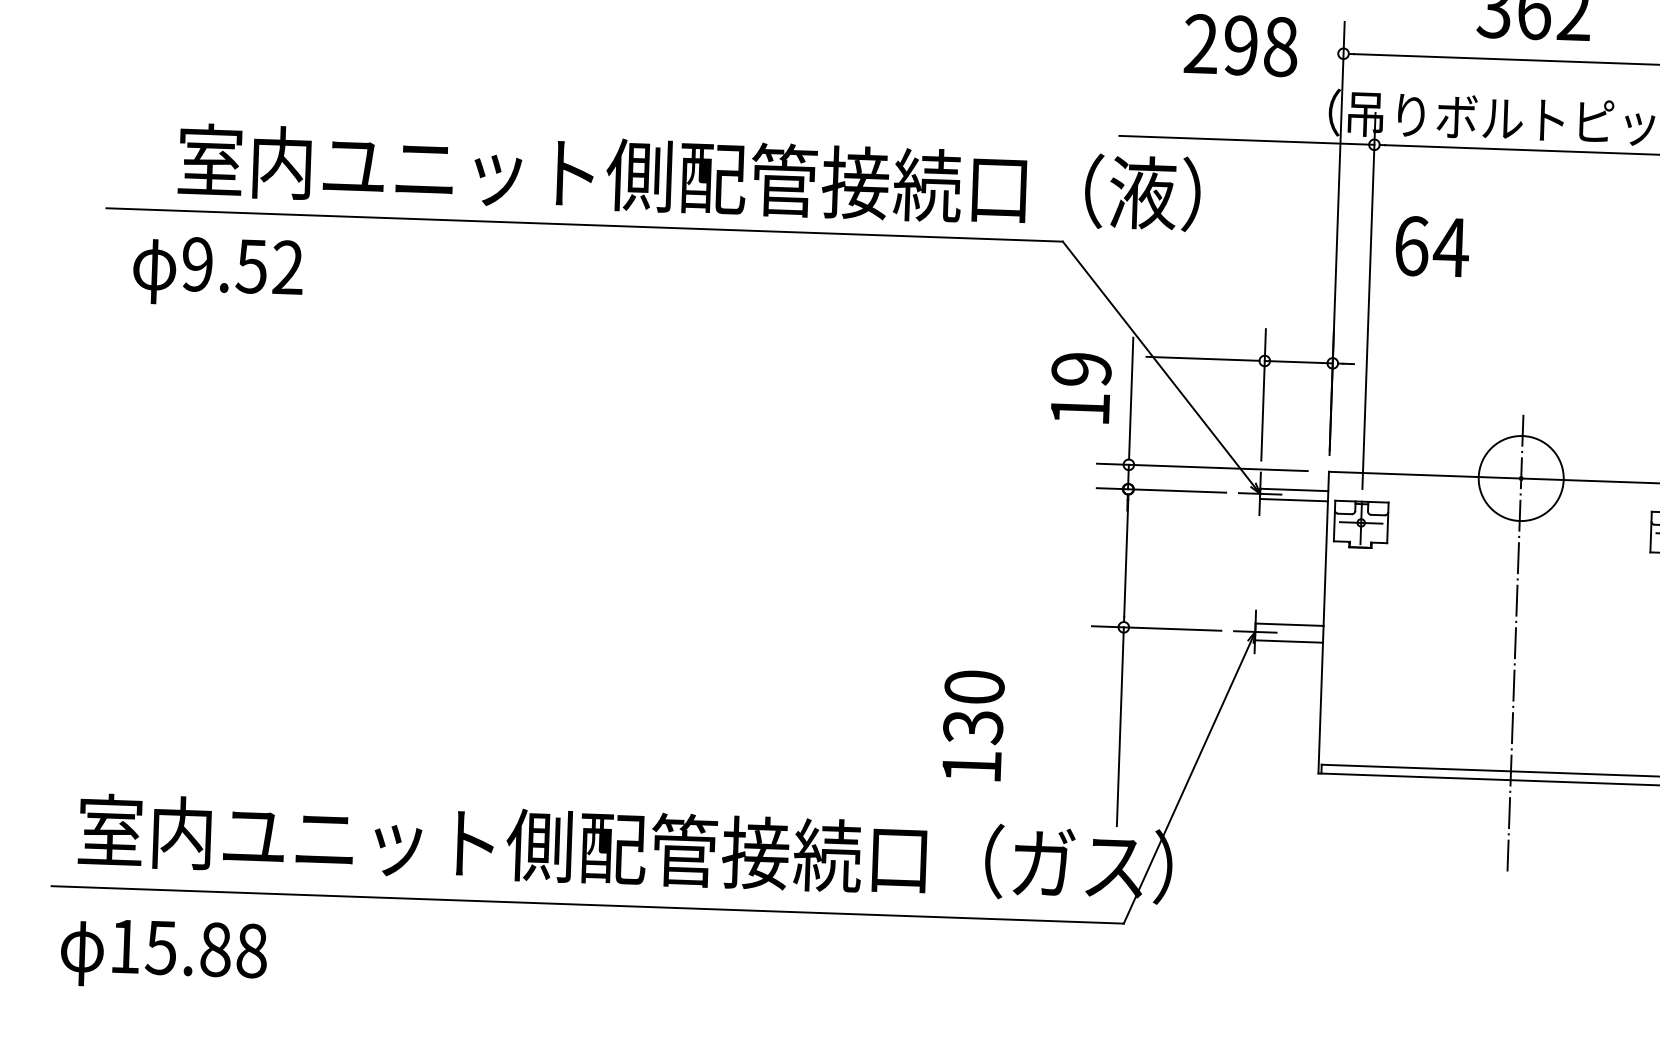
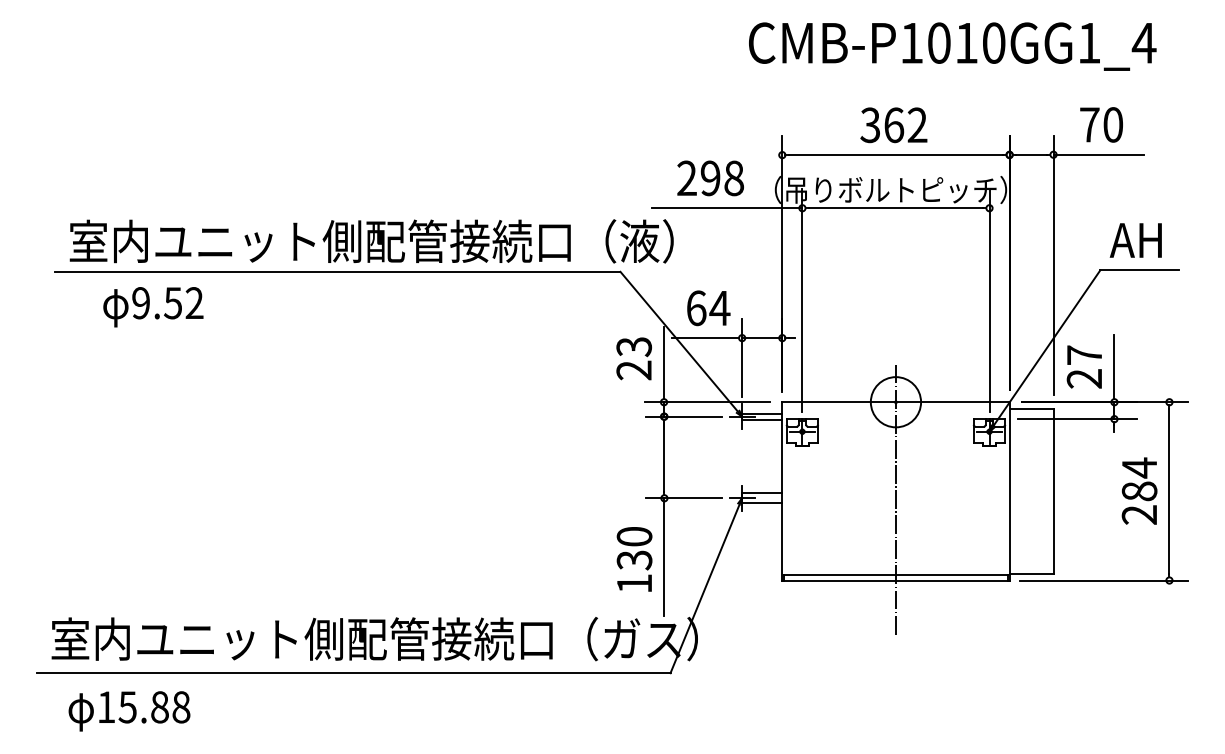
text: (1240, 45) -> (710, 178), moved
text: (689, 177) -> (371, 241), moved
text: (1431, 247) -> (708, 308), moved
text: (218, 272) -> (153, 307), moved
text: (1079, 389) -> (633, 358), 19 -> 23
text: (973, 725) -> (634, 559), moved
text: (163, 954) -> (129, 711), moved

